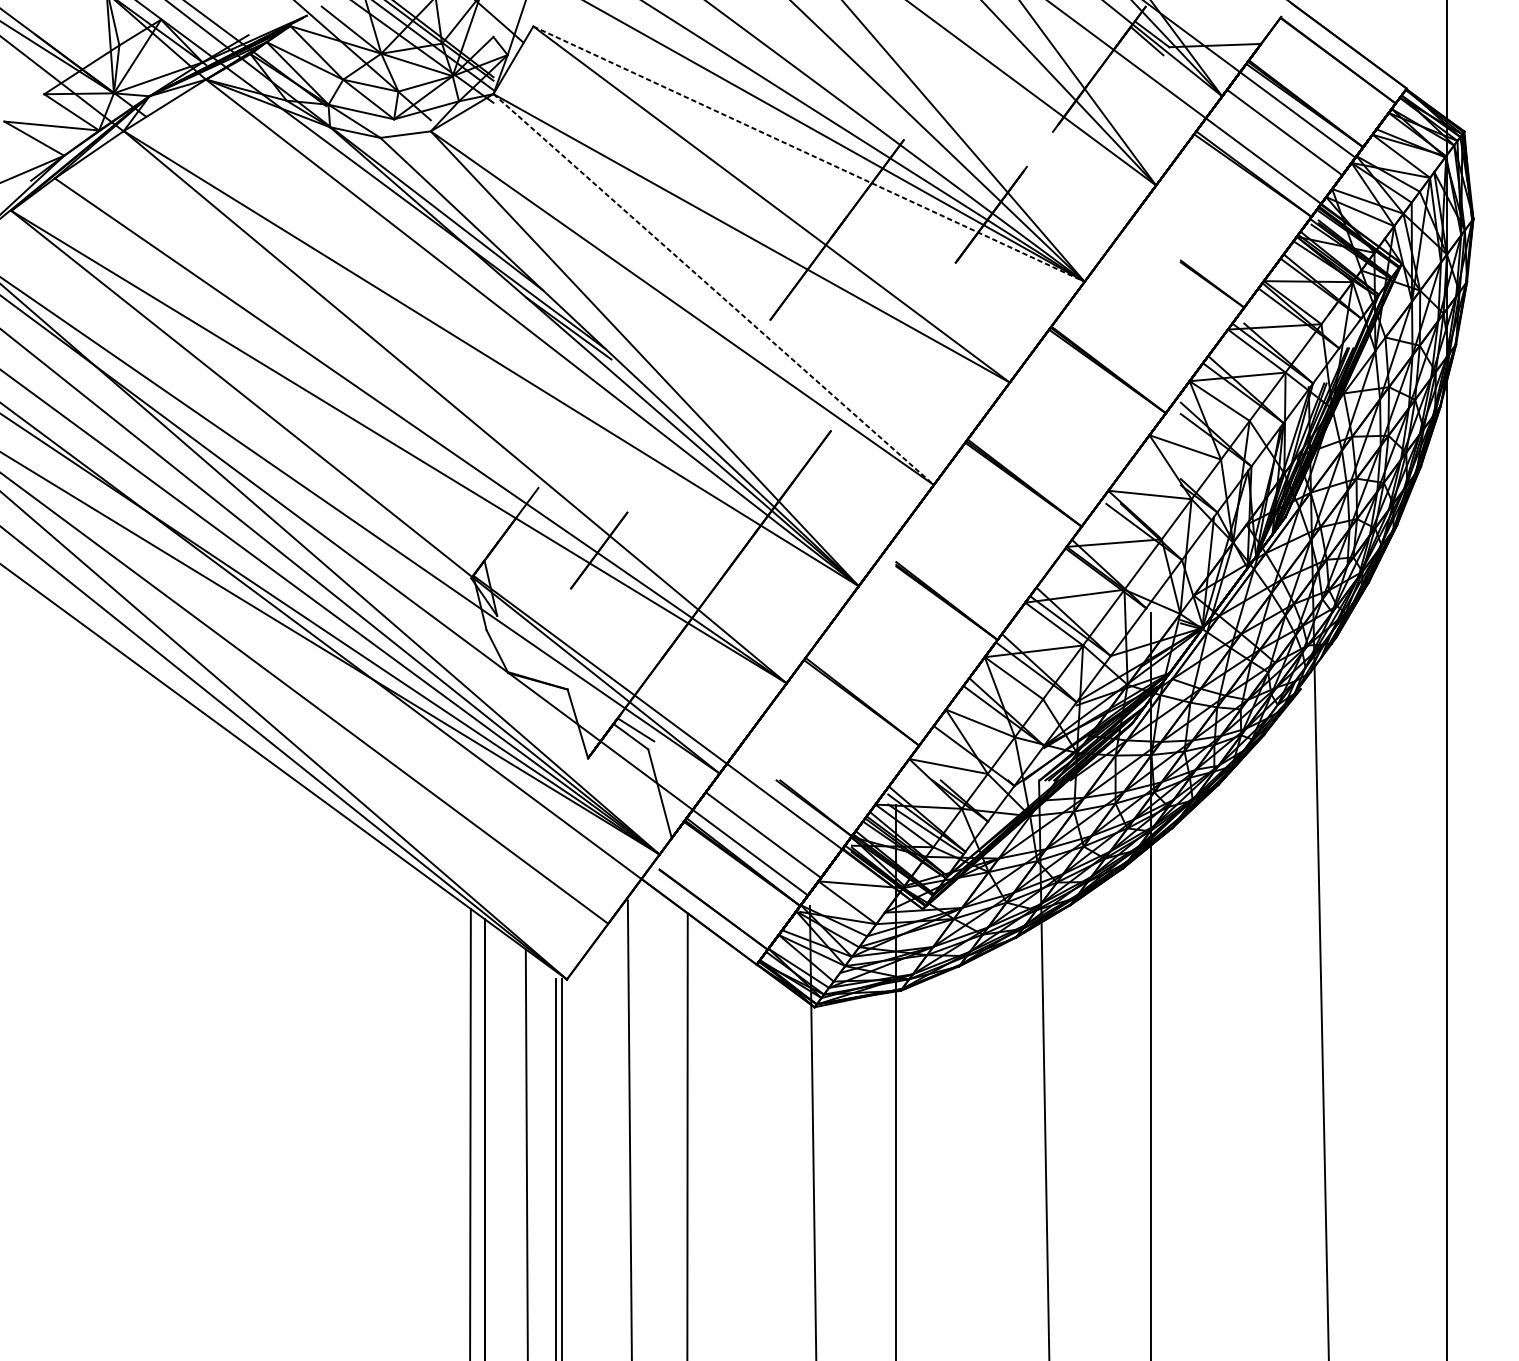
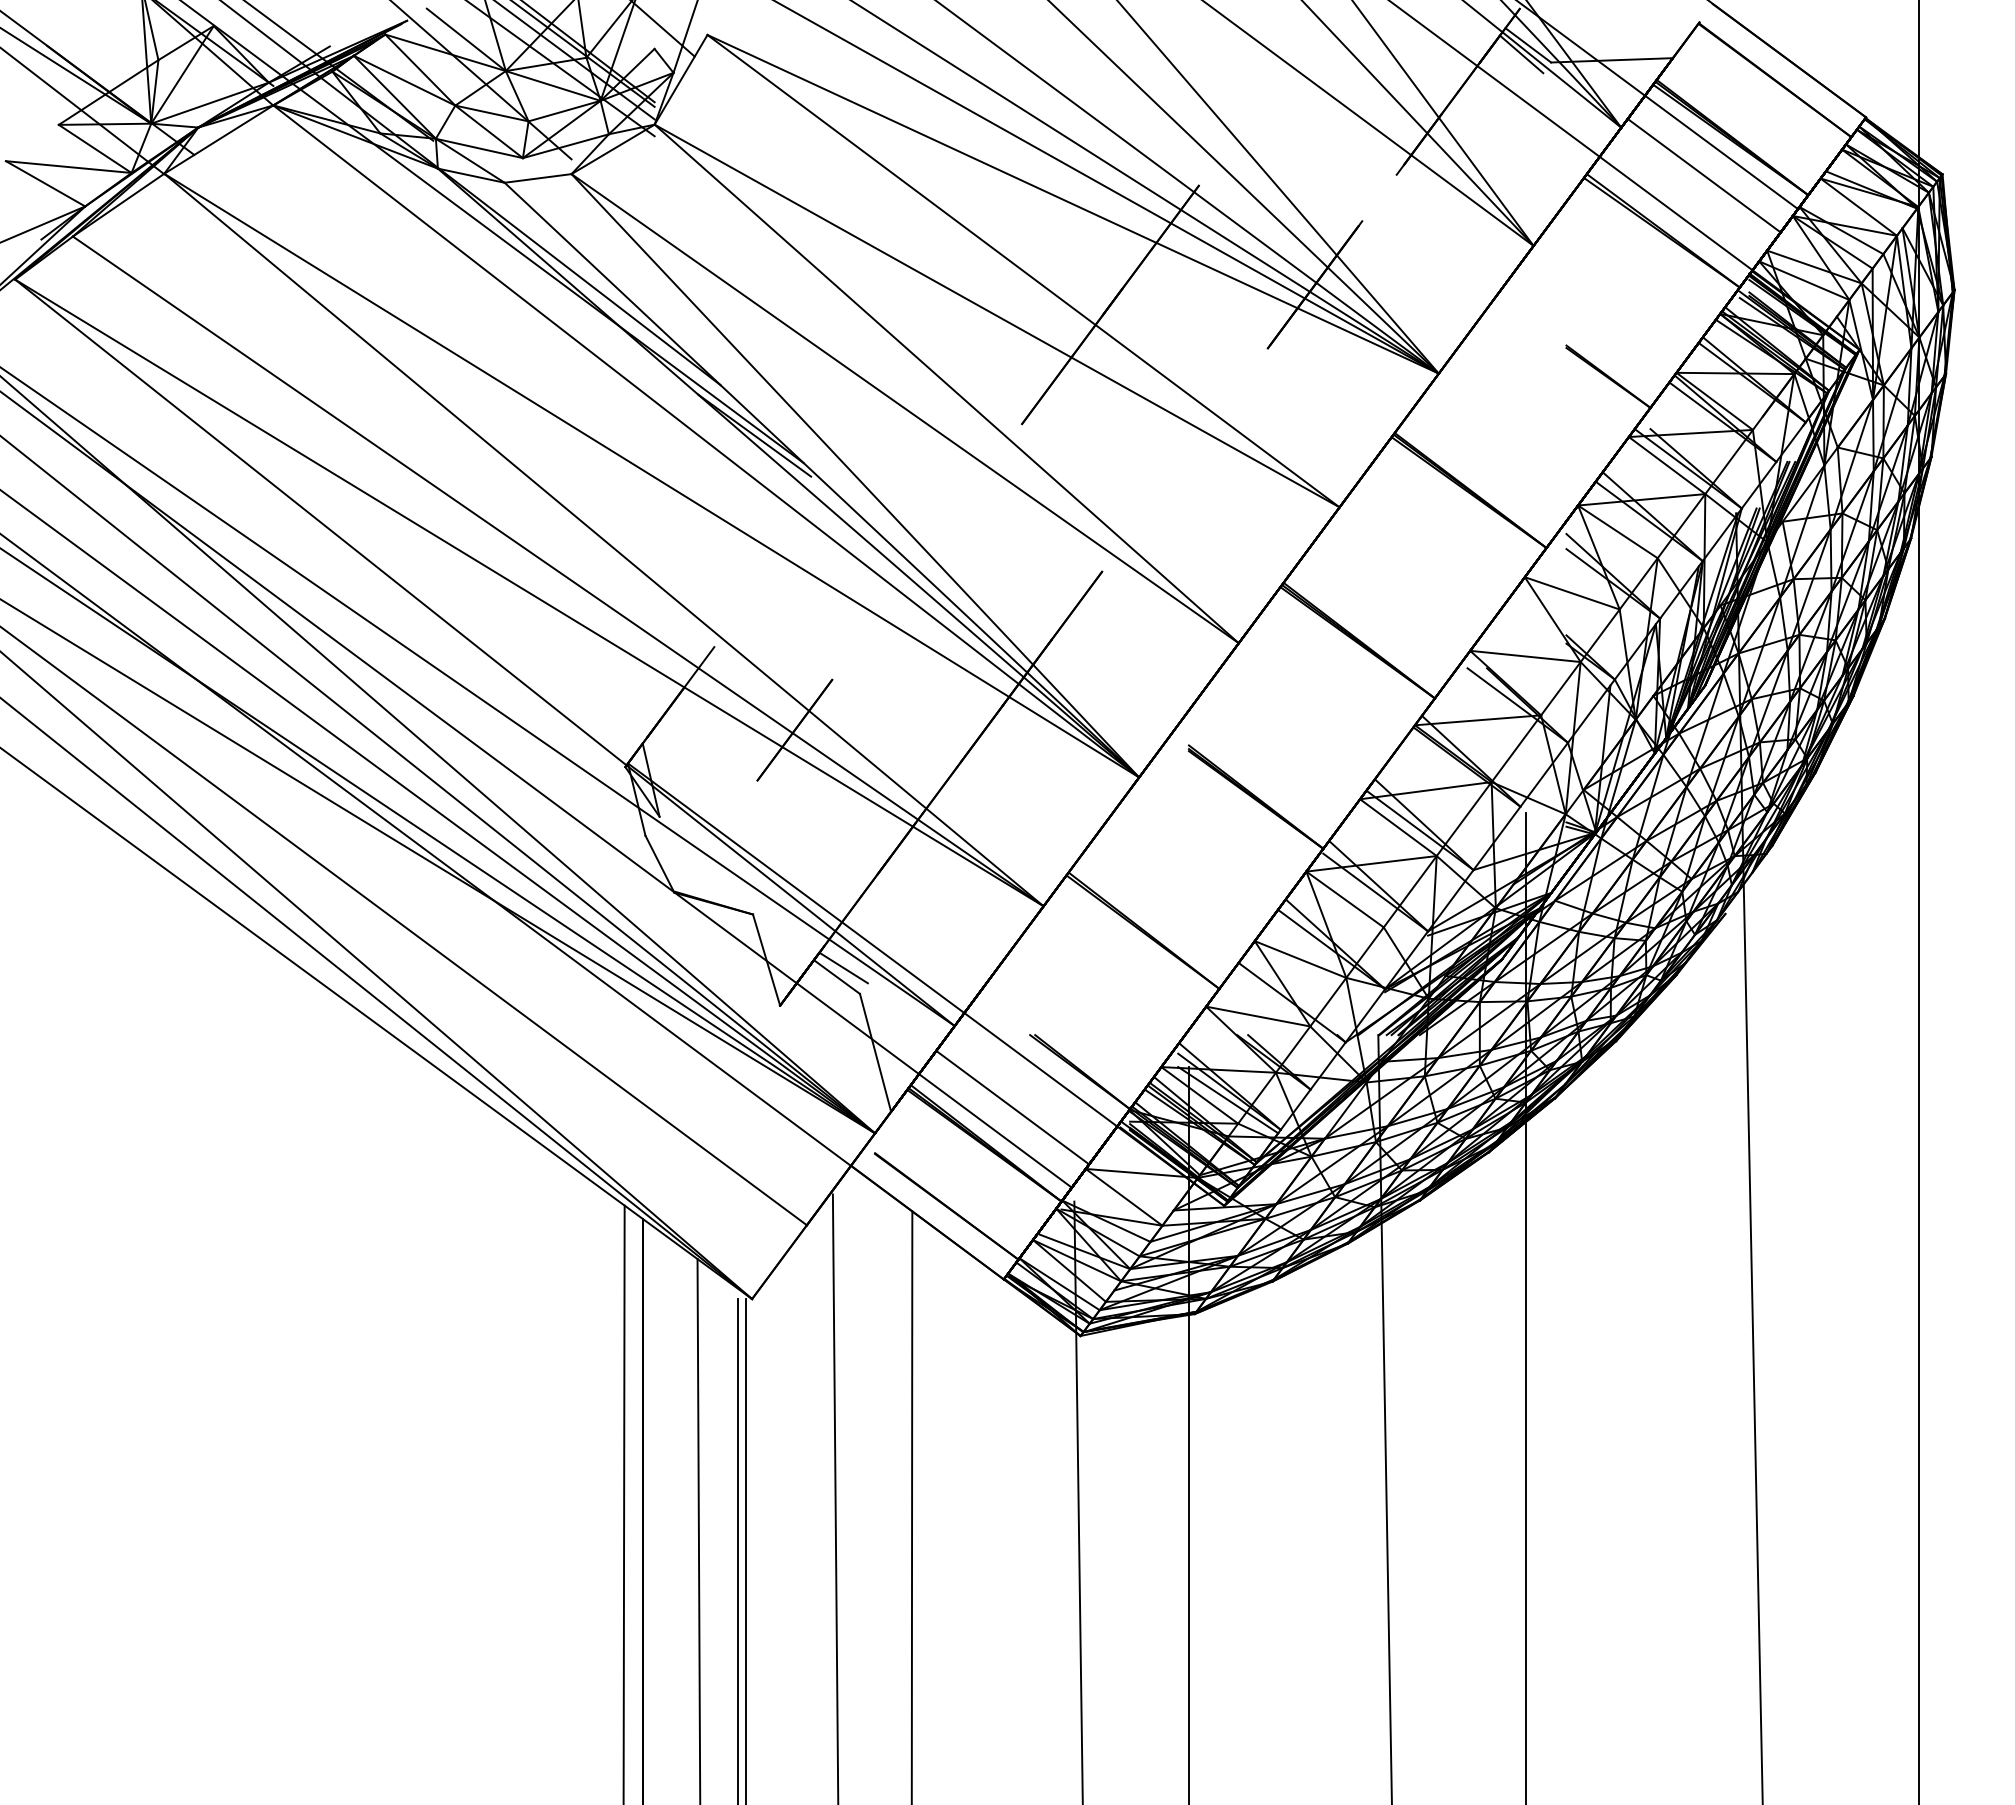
line: (809, 154) -> (1073, 204), dashed -> solid
line: (713, 289) -> (946, 383), dashed -> solid

